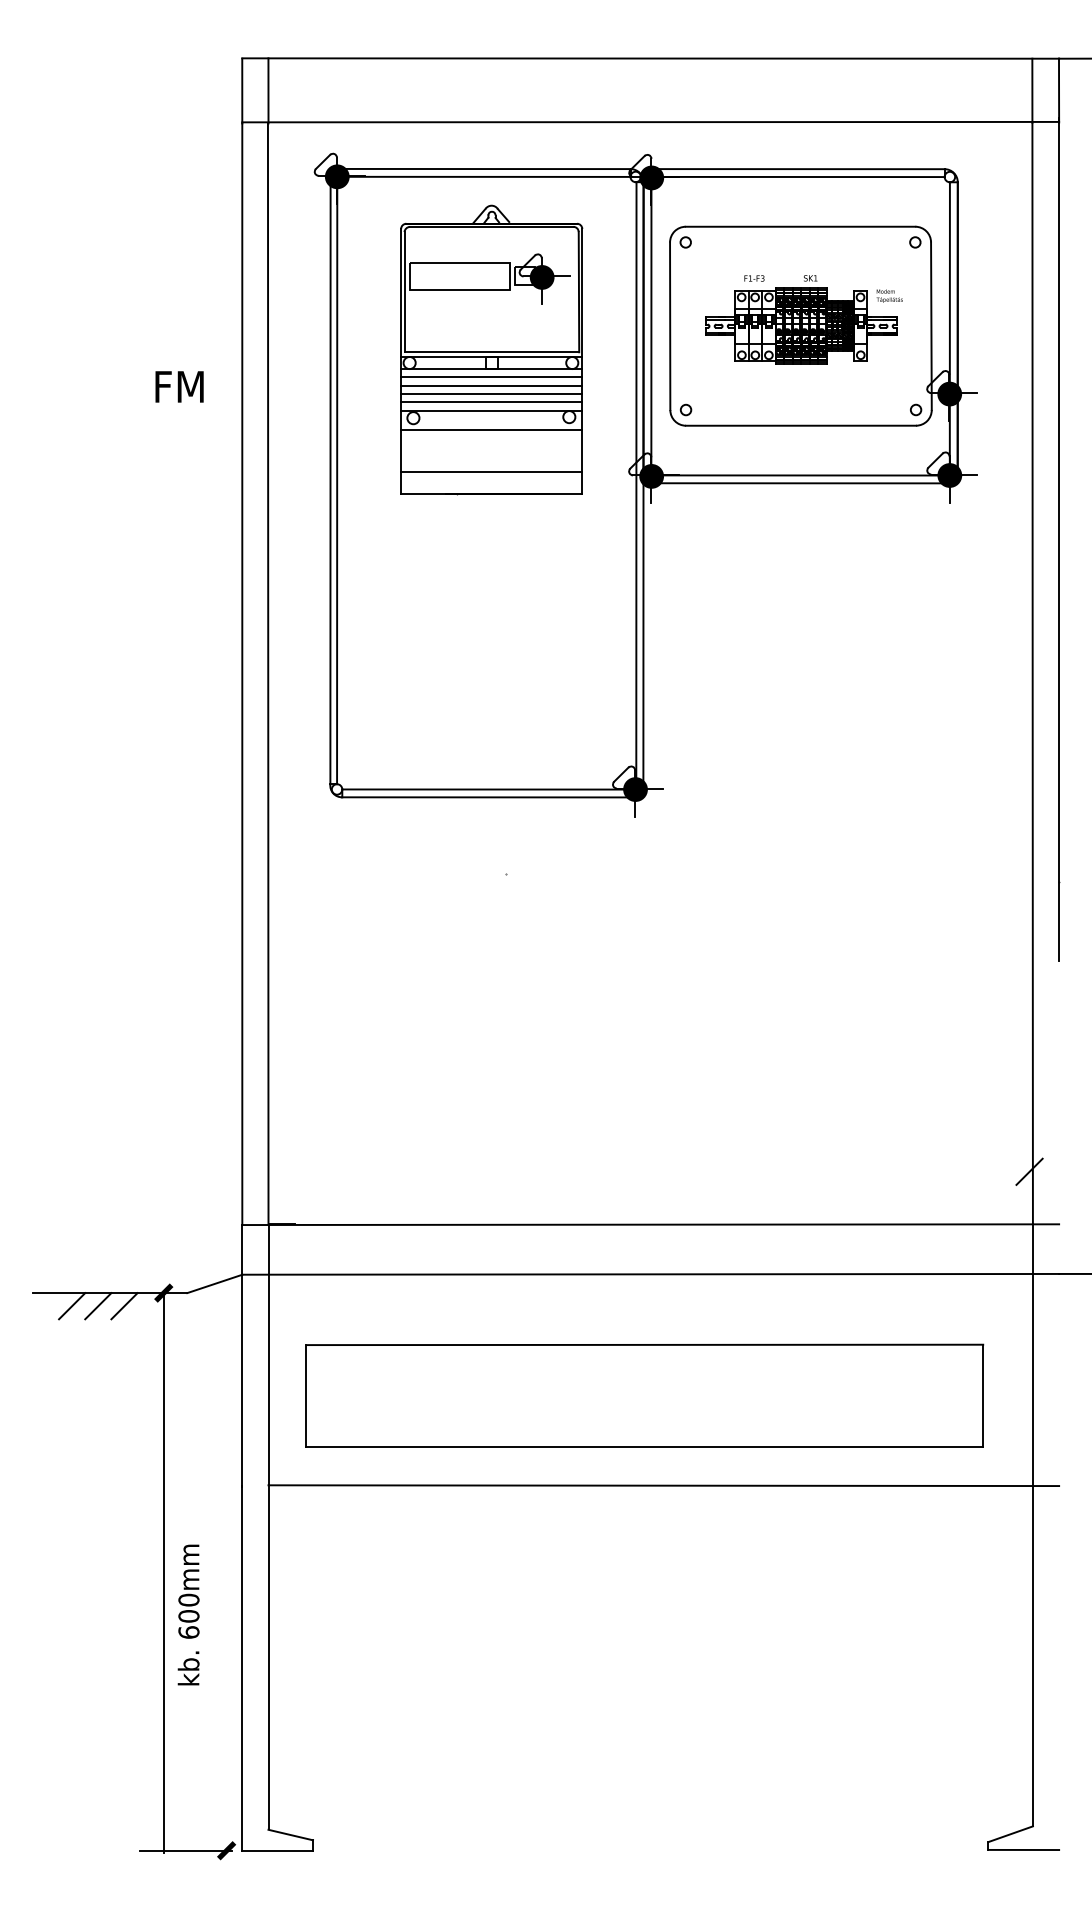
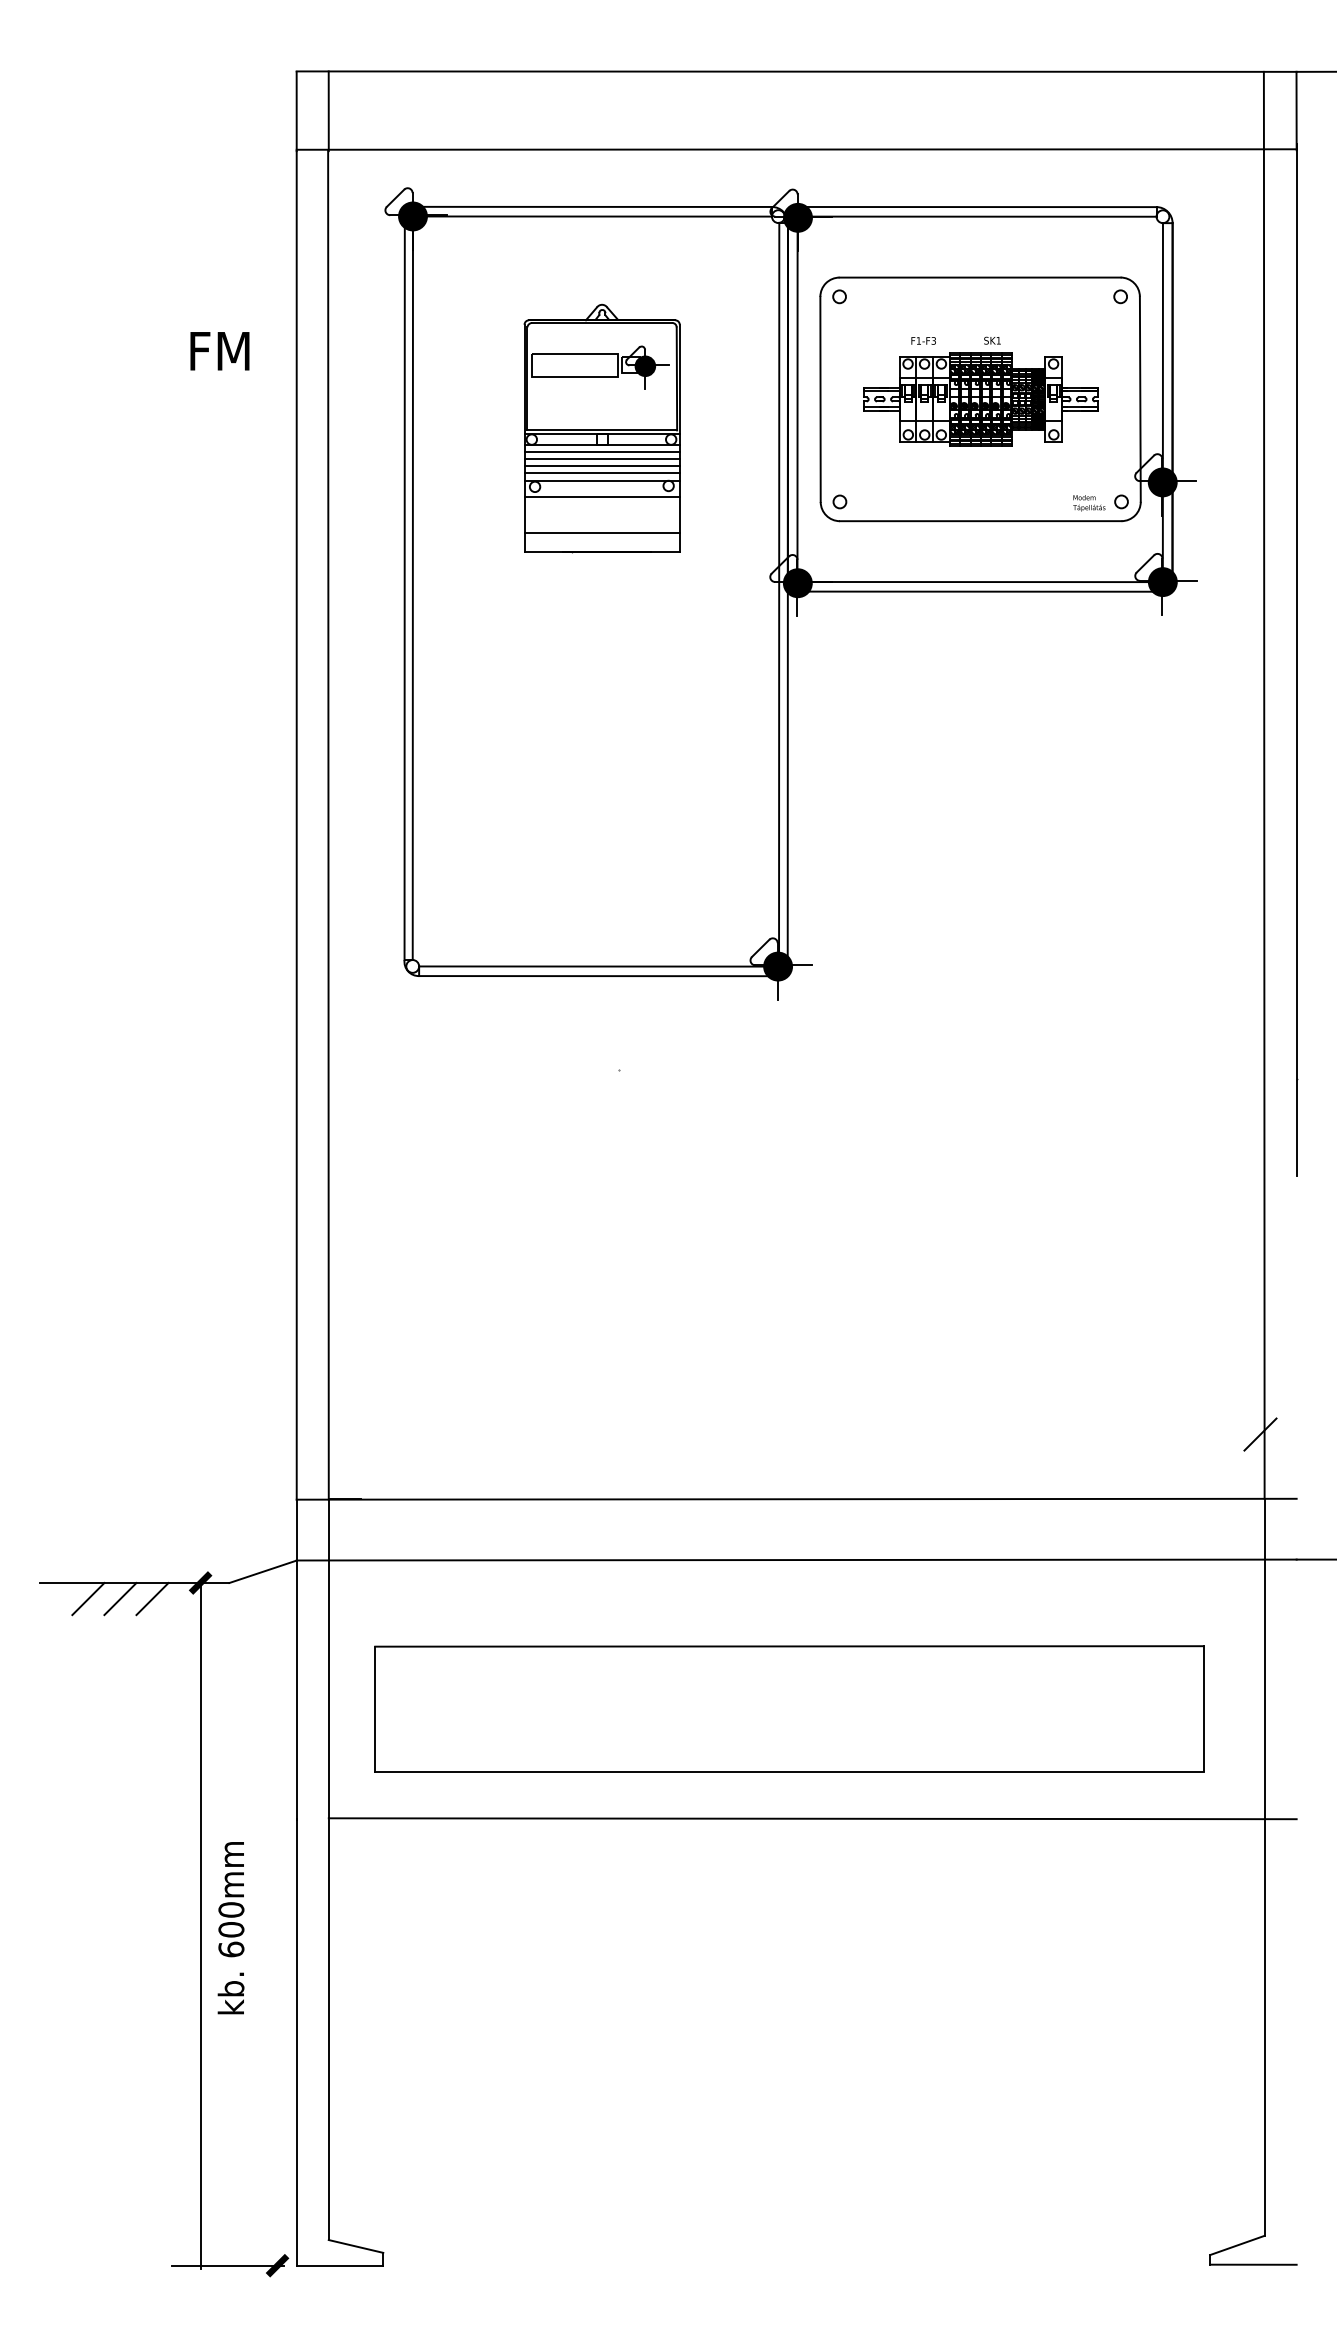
text: (889, 295) -> (1089, 502), moved
part: (491, 349) -> (601, 427), size x0.7
text: (179, 386) -> (219, 350), moved
text: (188, 1614) -> (230, 1927), moved

